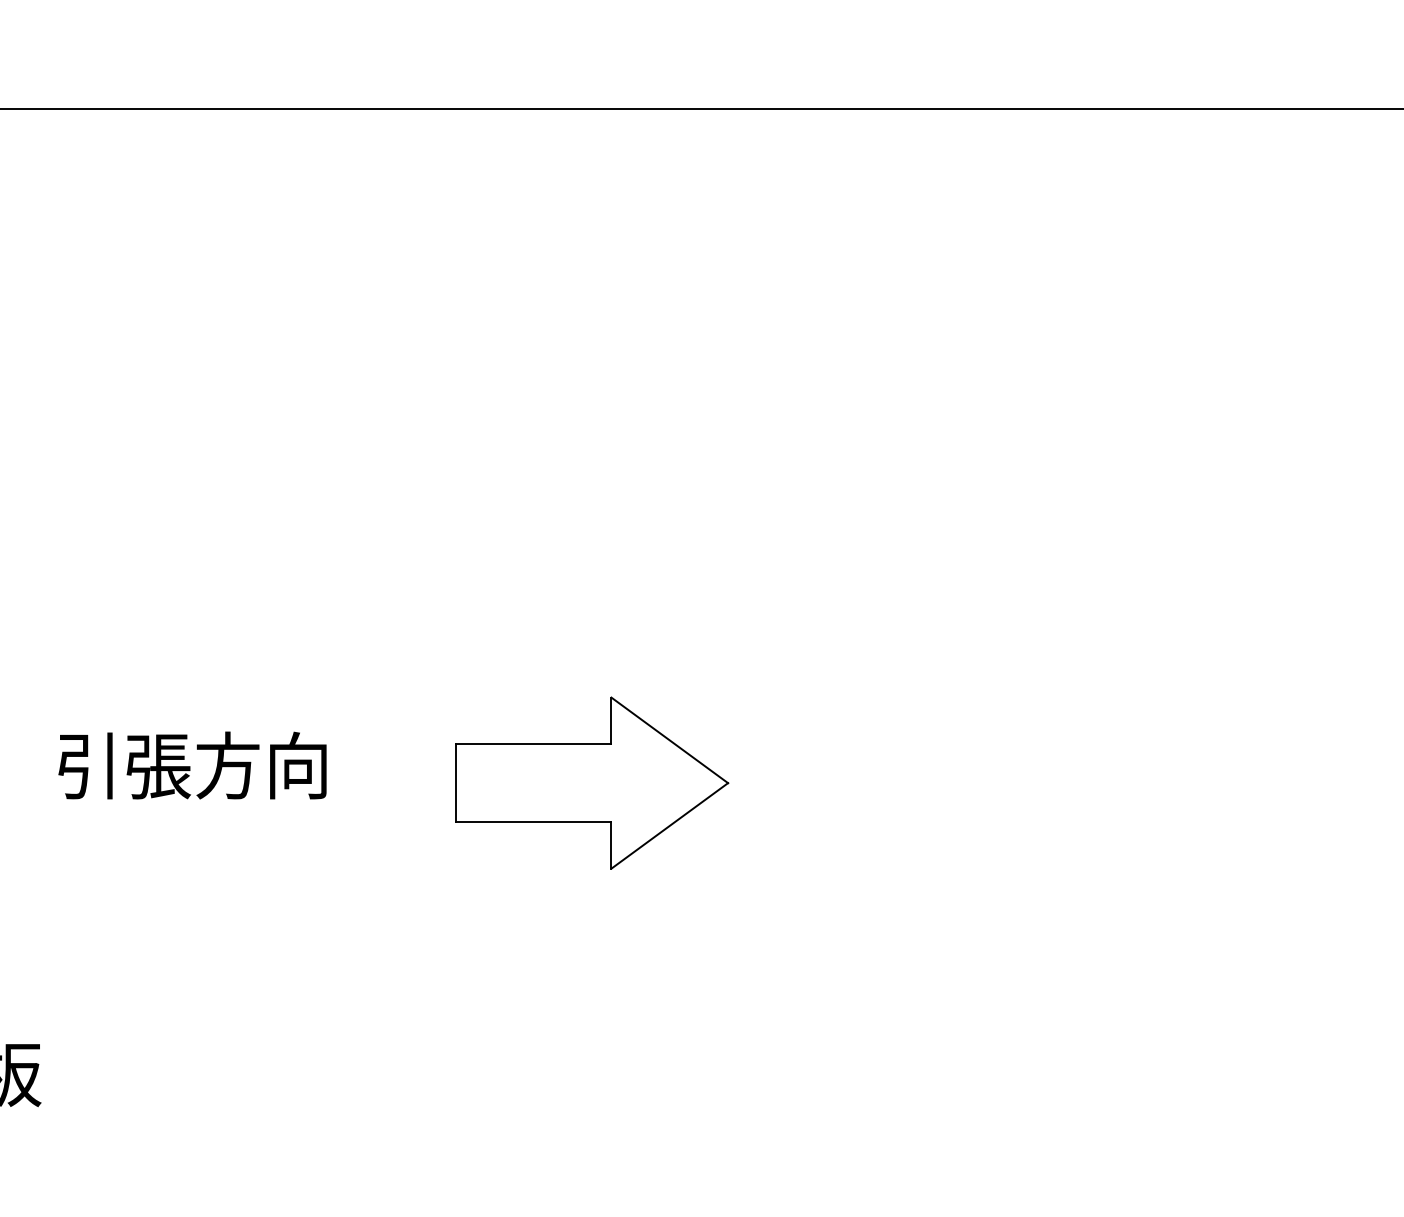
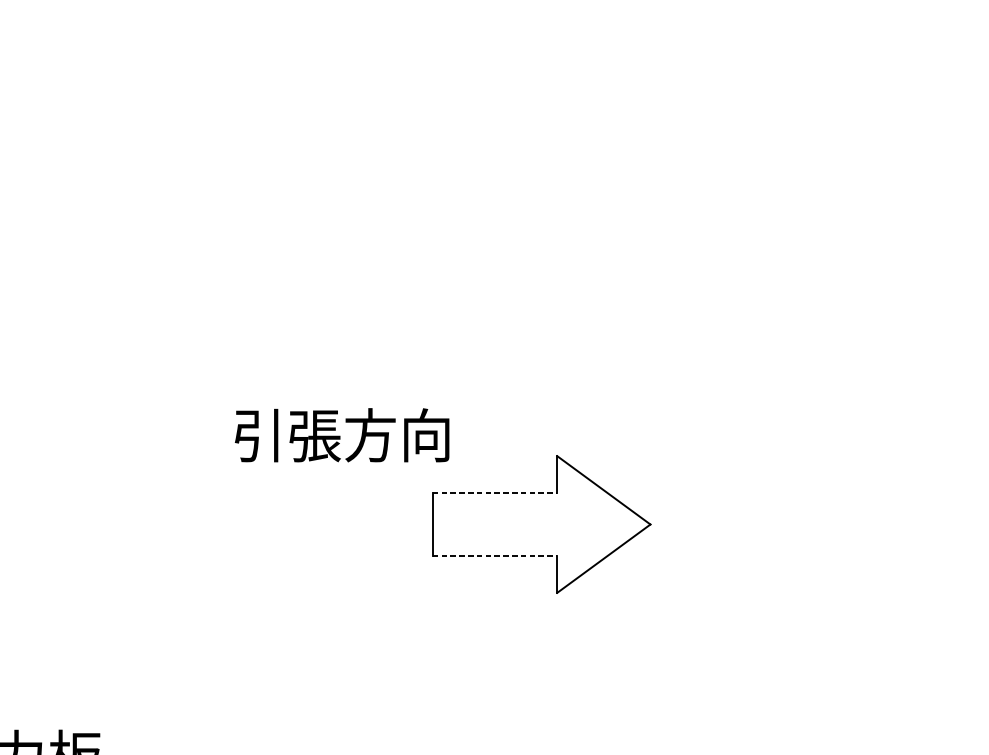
line: (533, 744) -> (494, 493), solid -> dashed
text: (192, 765) -> (342, 435), moved
line: (533, 822) -> (494, 555), solid -> dashed

